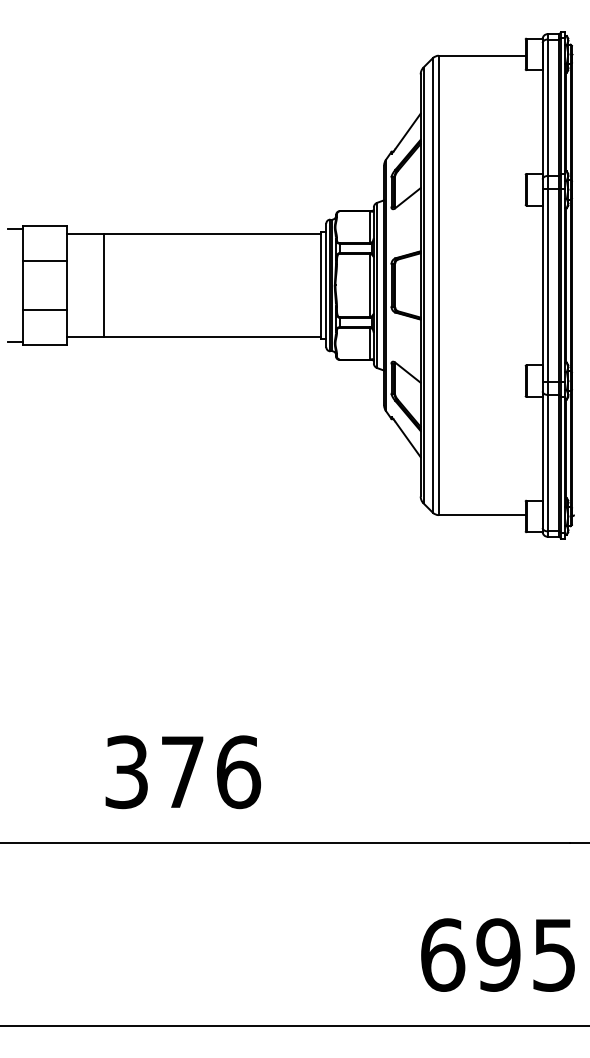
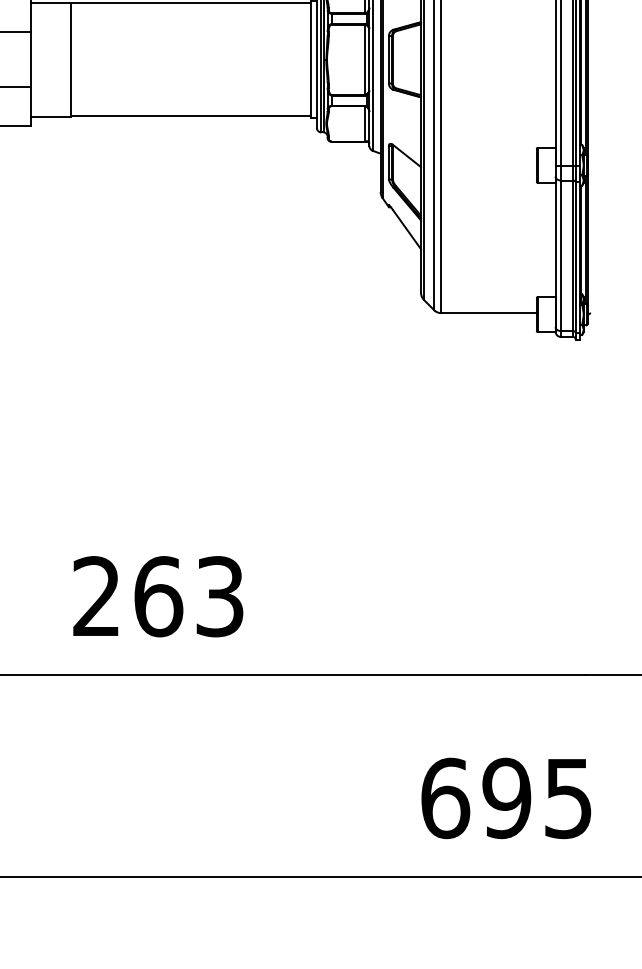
text: (183, 772) -> (159, 597), 376 -> 263

